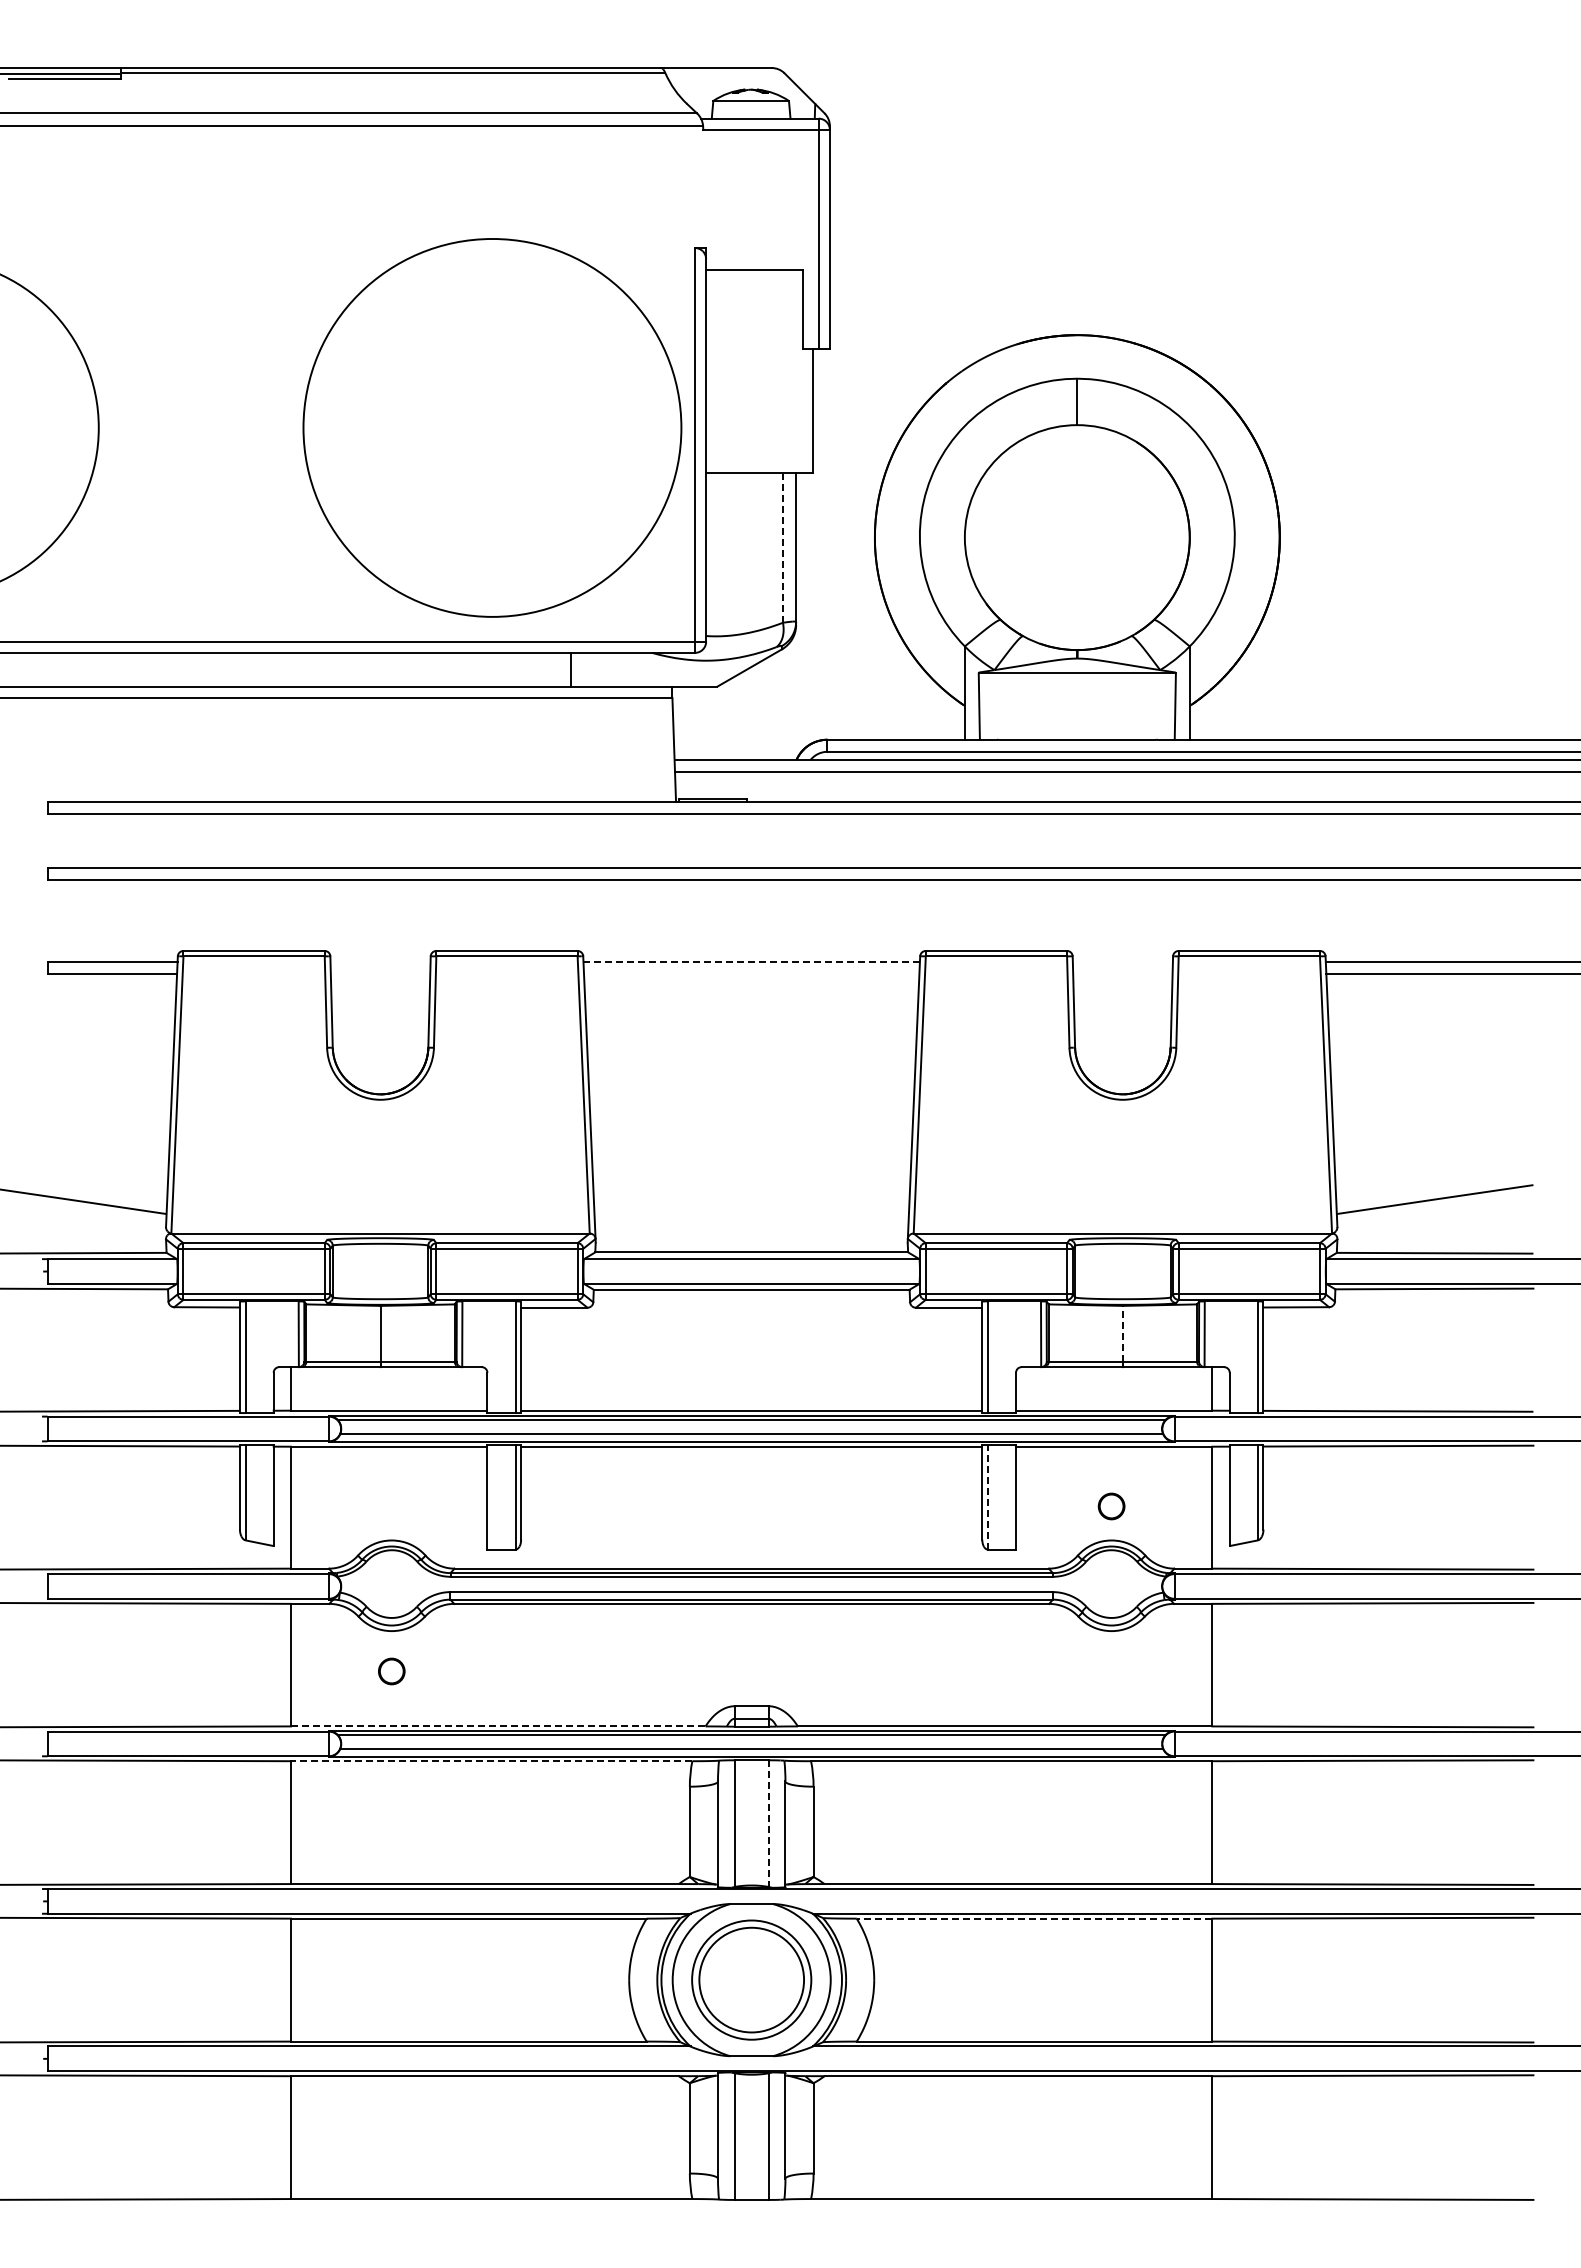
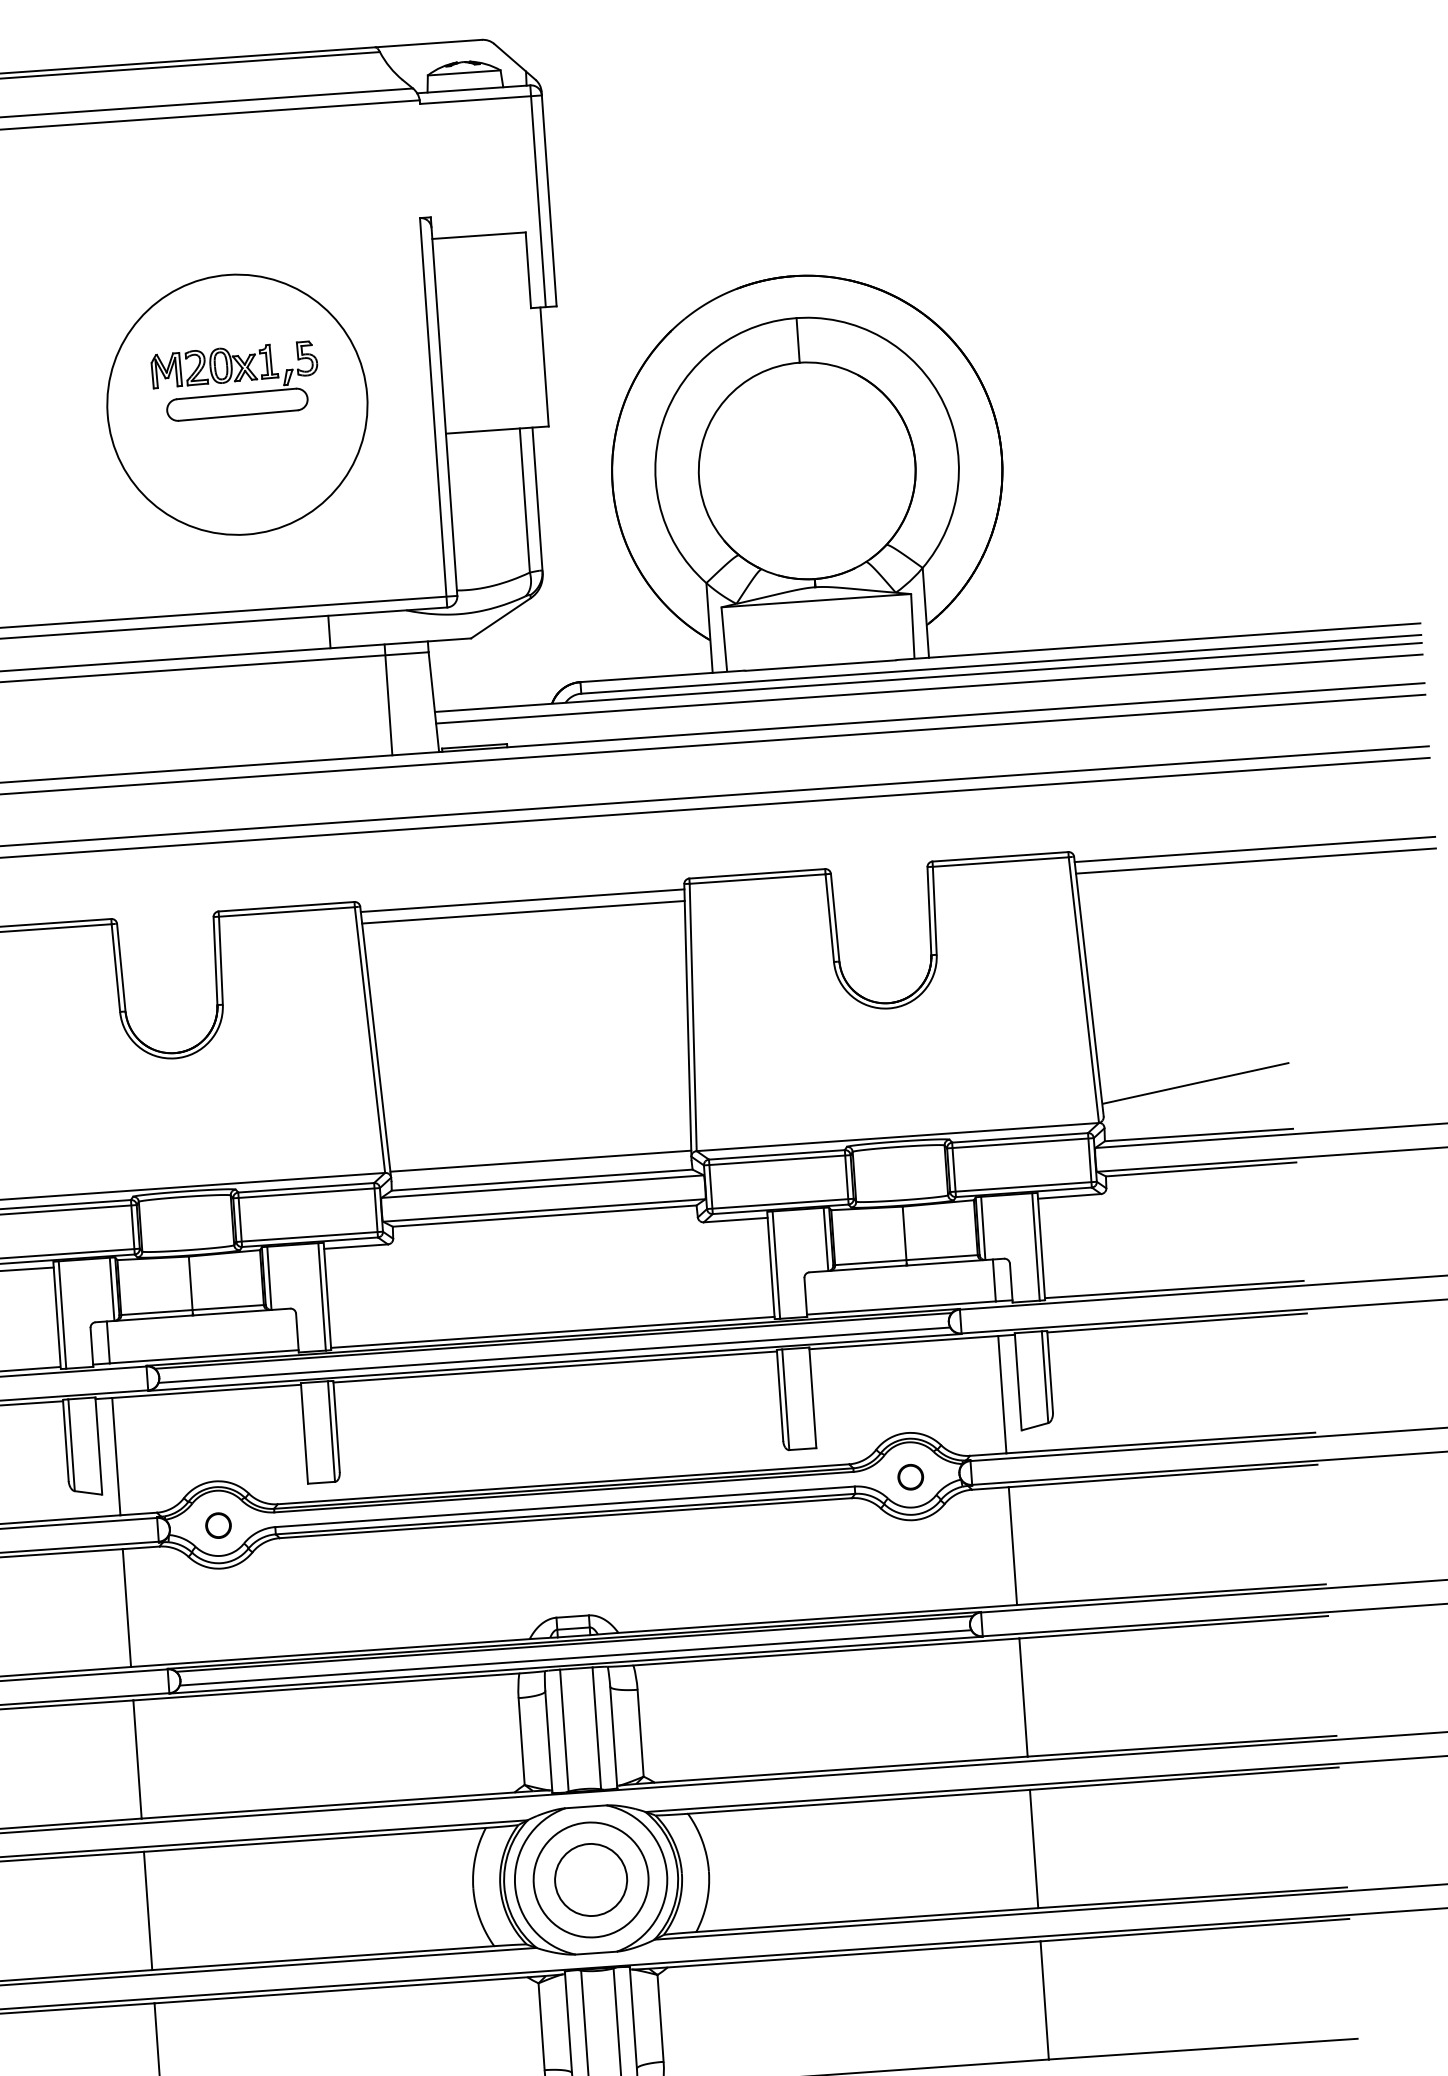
part: (491, 403) -> (234, 381), added
circle: (492, 427) -> (237, 404), size x0.71
line: (782, 547) -> (524, 500), dashed -> solid
line: (627, 743) -> (388, 699), added
line: (751, 961) -> (522, 900), dashed -> solid
line: (751, 973) -> (523, 911), added
line: (751, 1232) -> (540, 1161), added
line: (1122, 1333) -> (904, 1233), dashed -> solid
line: (987, 1496) -> (785, 1399), dashed -> solid
part: (1111, 1506) -> (910, 1477), moved
part: (391, 1671) -> (218, 1525), moved
line: (498, 1726) -> (330, 1653), dashed -> solid
line: (491, 1761) -> (326, 1687), dashed -> solid
line: (768, 1824) -> (596, 1729), dashed -> solid
line: (1034, 1918) -> (858, 1801), dashed -> solid
circle: (751, 1979) -> (590, 1879), size x0.71

